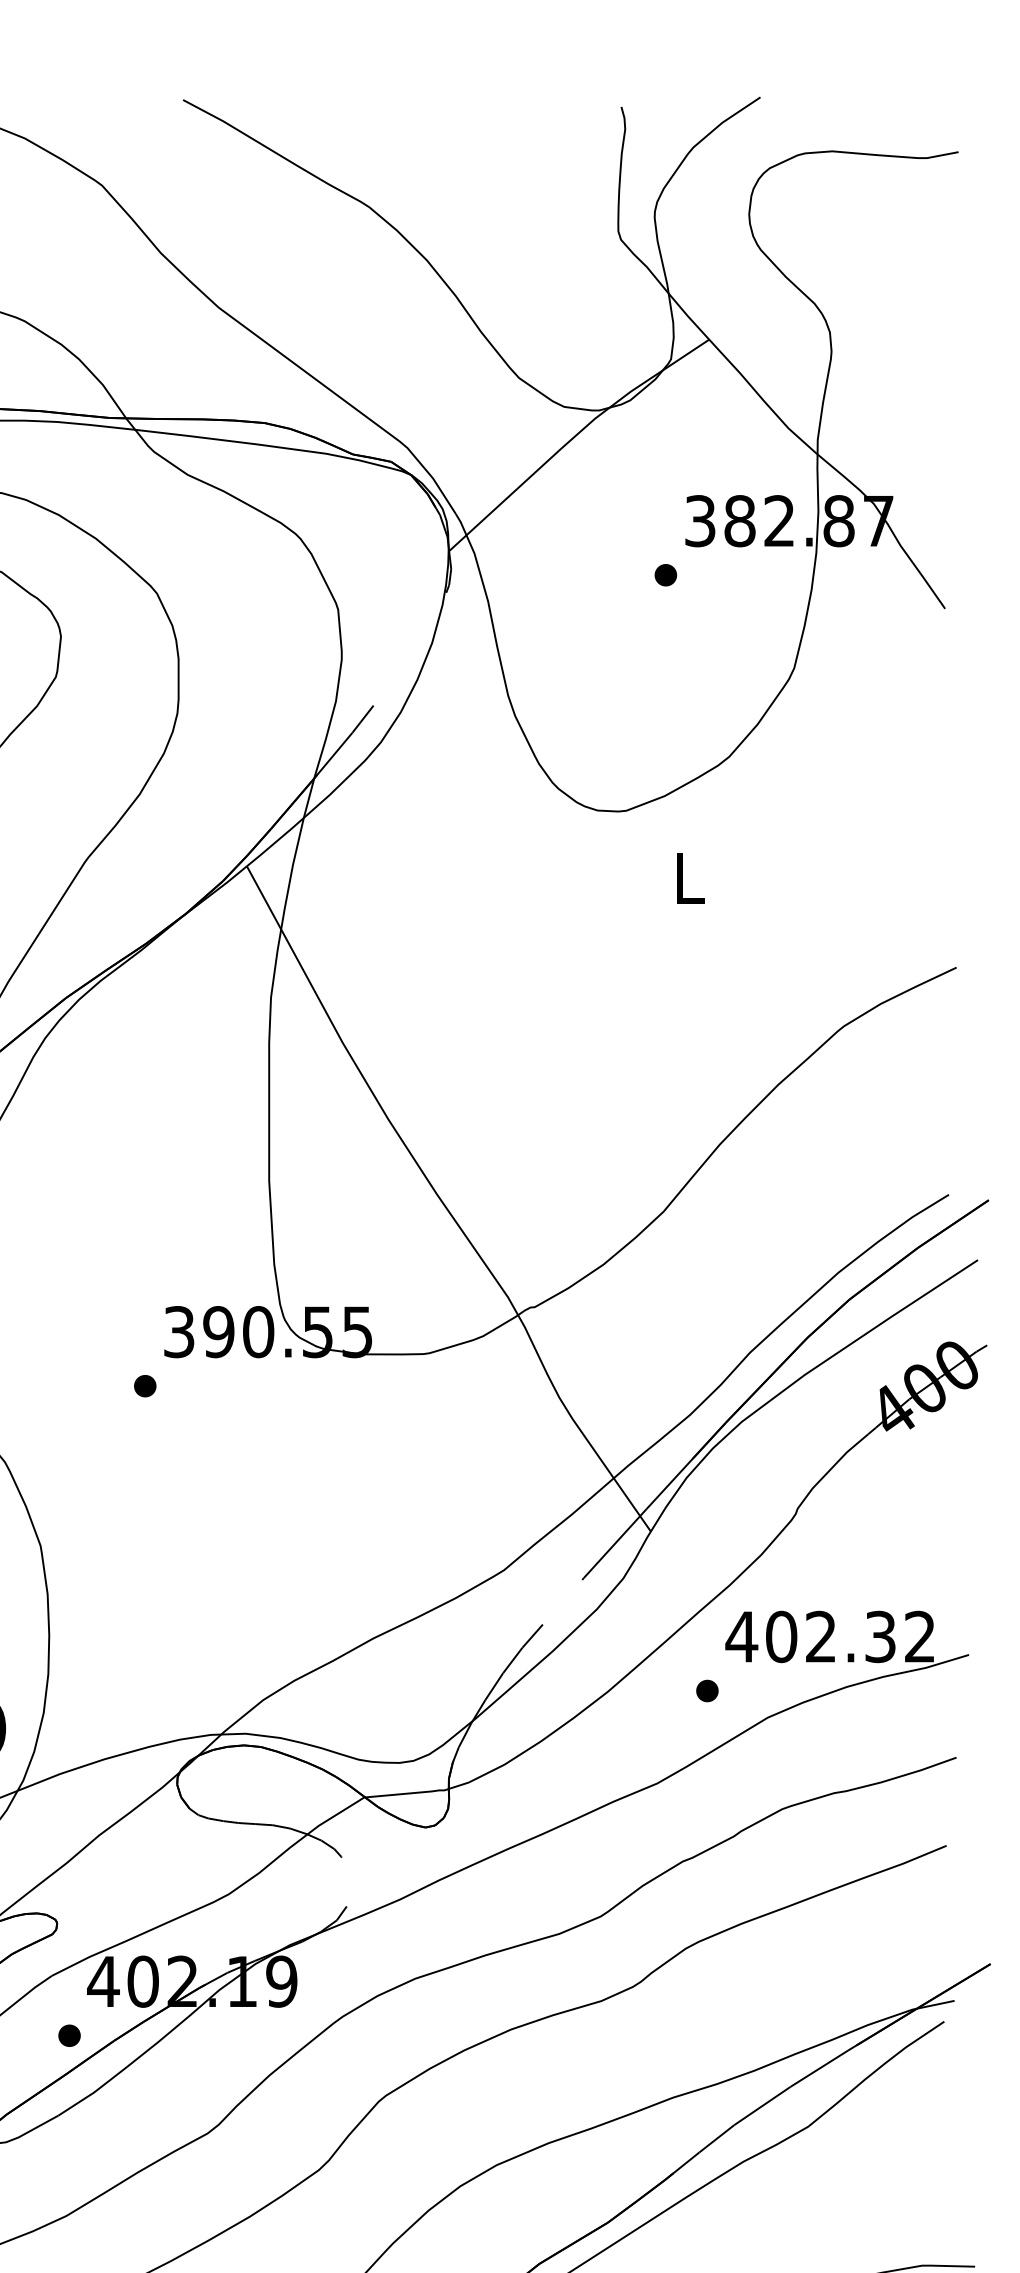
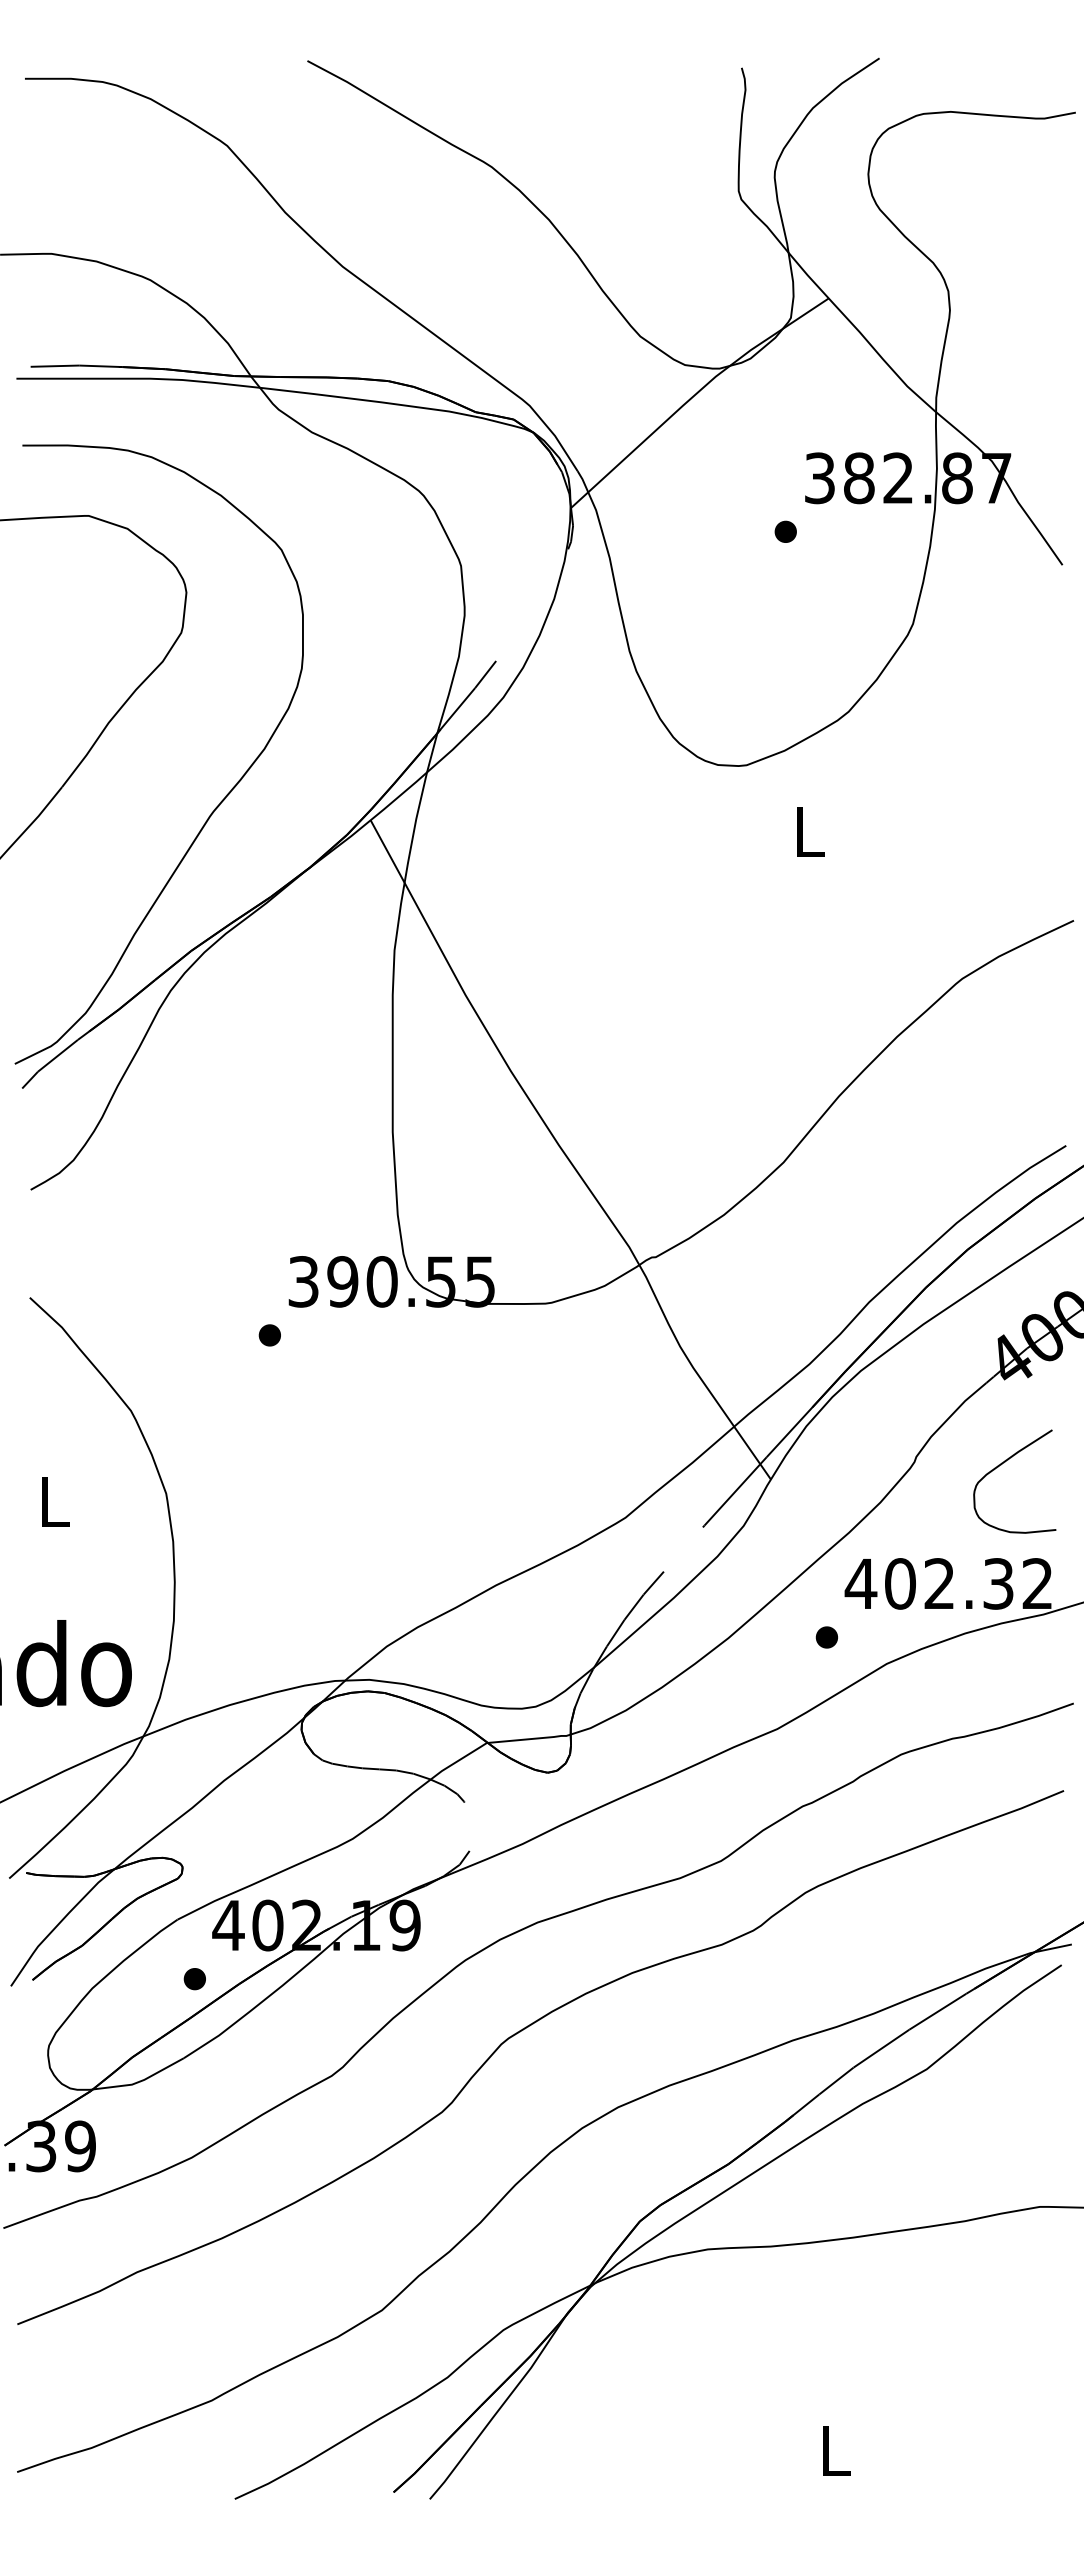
curve: (883, 1517) -> (1001, 1465), added

